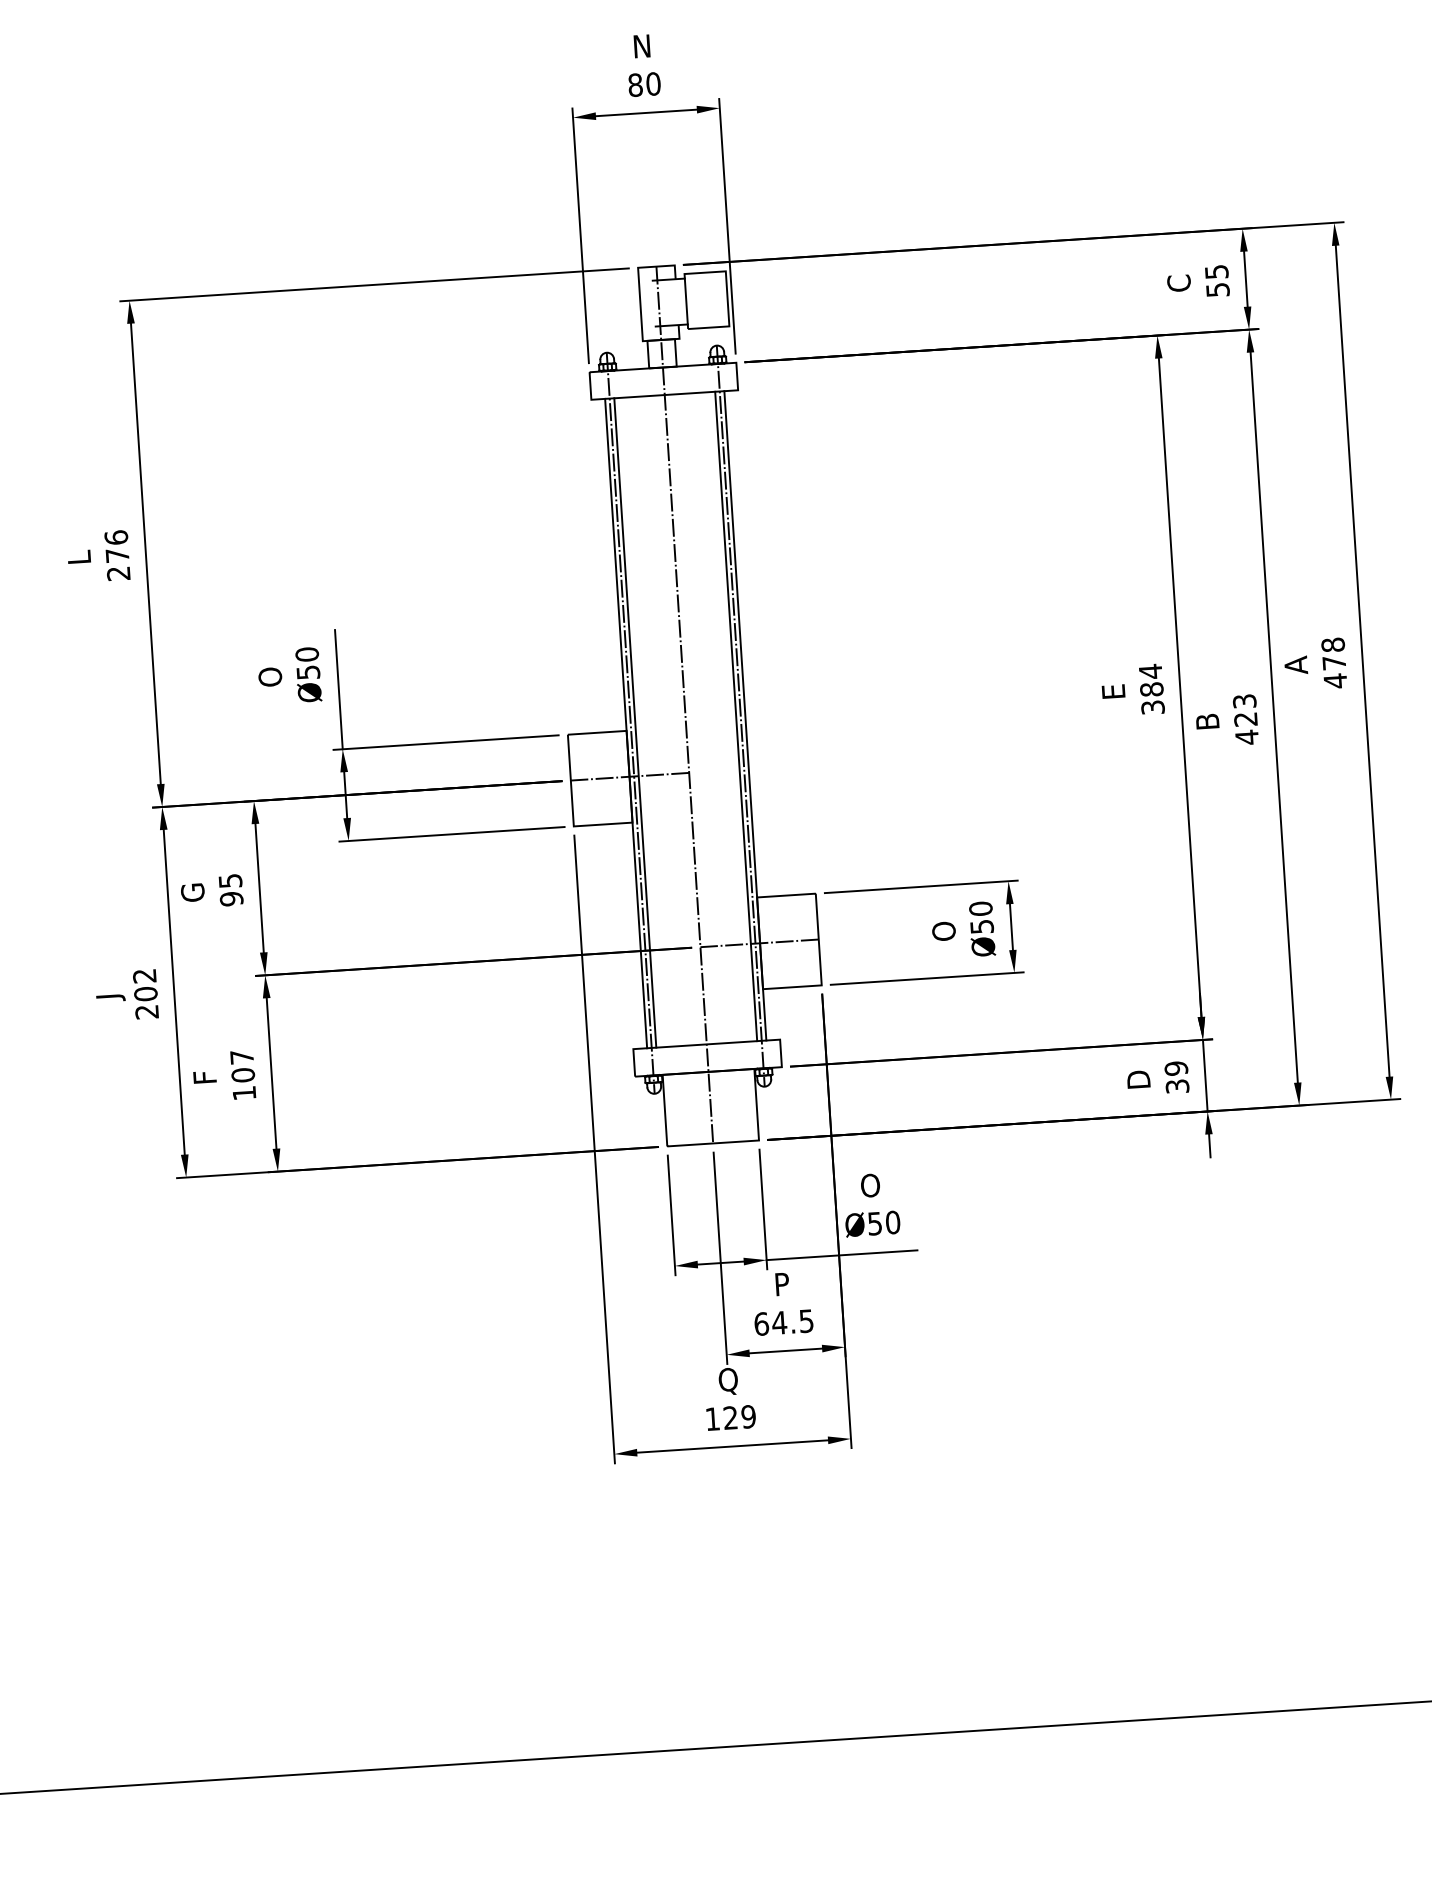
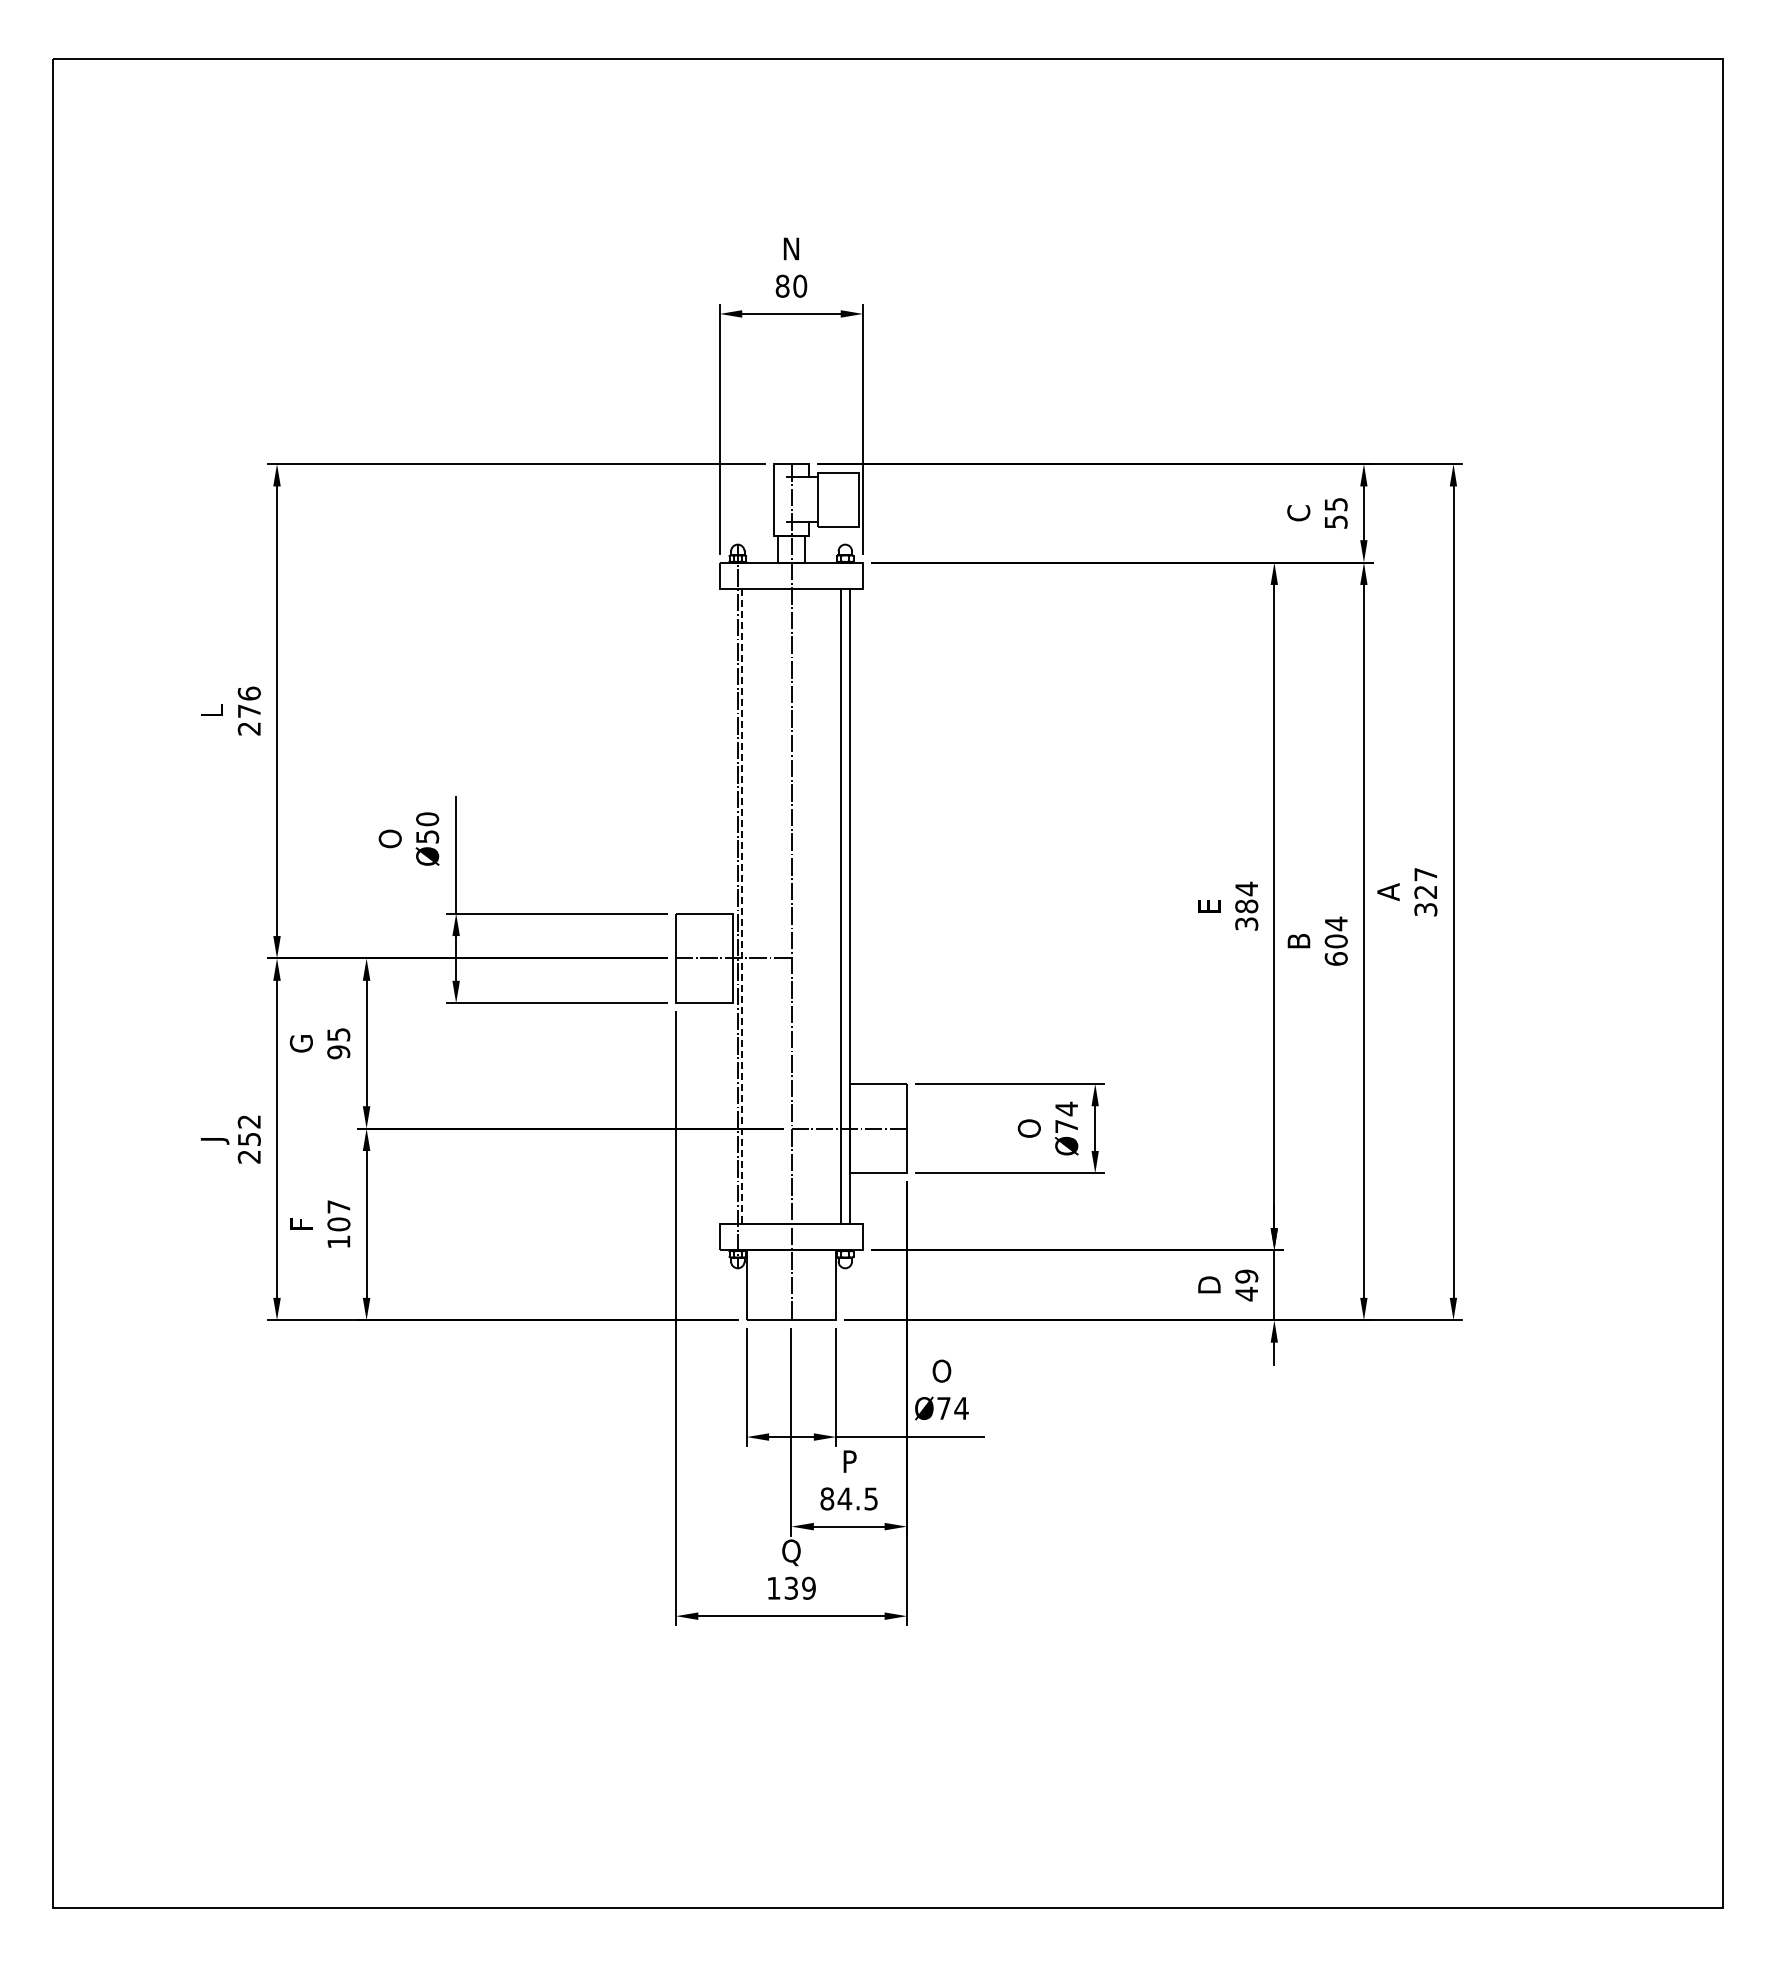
text: (1334, 663) -> (1425, 892), 478 -> 327
line: (740, 716) -> (845, 906), removed
text: (1245, 719) -> (1335, 941), 423 -> 604
line: (635, 722) -> (742, 906), solid -> dashed
line: (626, 723) -> (733, 906), removed
text: (981, 917) -> (1066, 1117), Ø50 -> Ø74
text: (145, 994) -> (248, 1139), 202 -> 252
text: (1177, 1085) -> (1246, 1293), 39 -> 49
text: (883, 1223) -> (952, 1408), Ø50 -> Ø74
text: (761, 1323) -> (827, 1498), 64.5 -> 84.5
text: (729, 1418) -> (790, 1588), 129 -> 139

